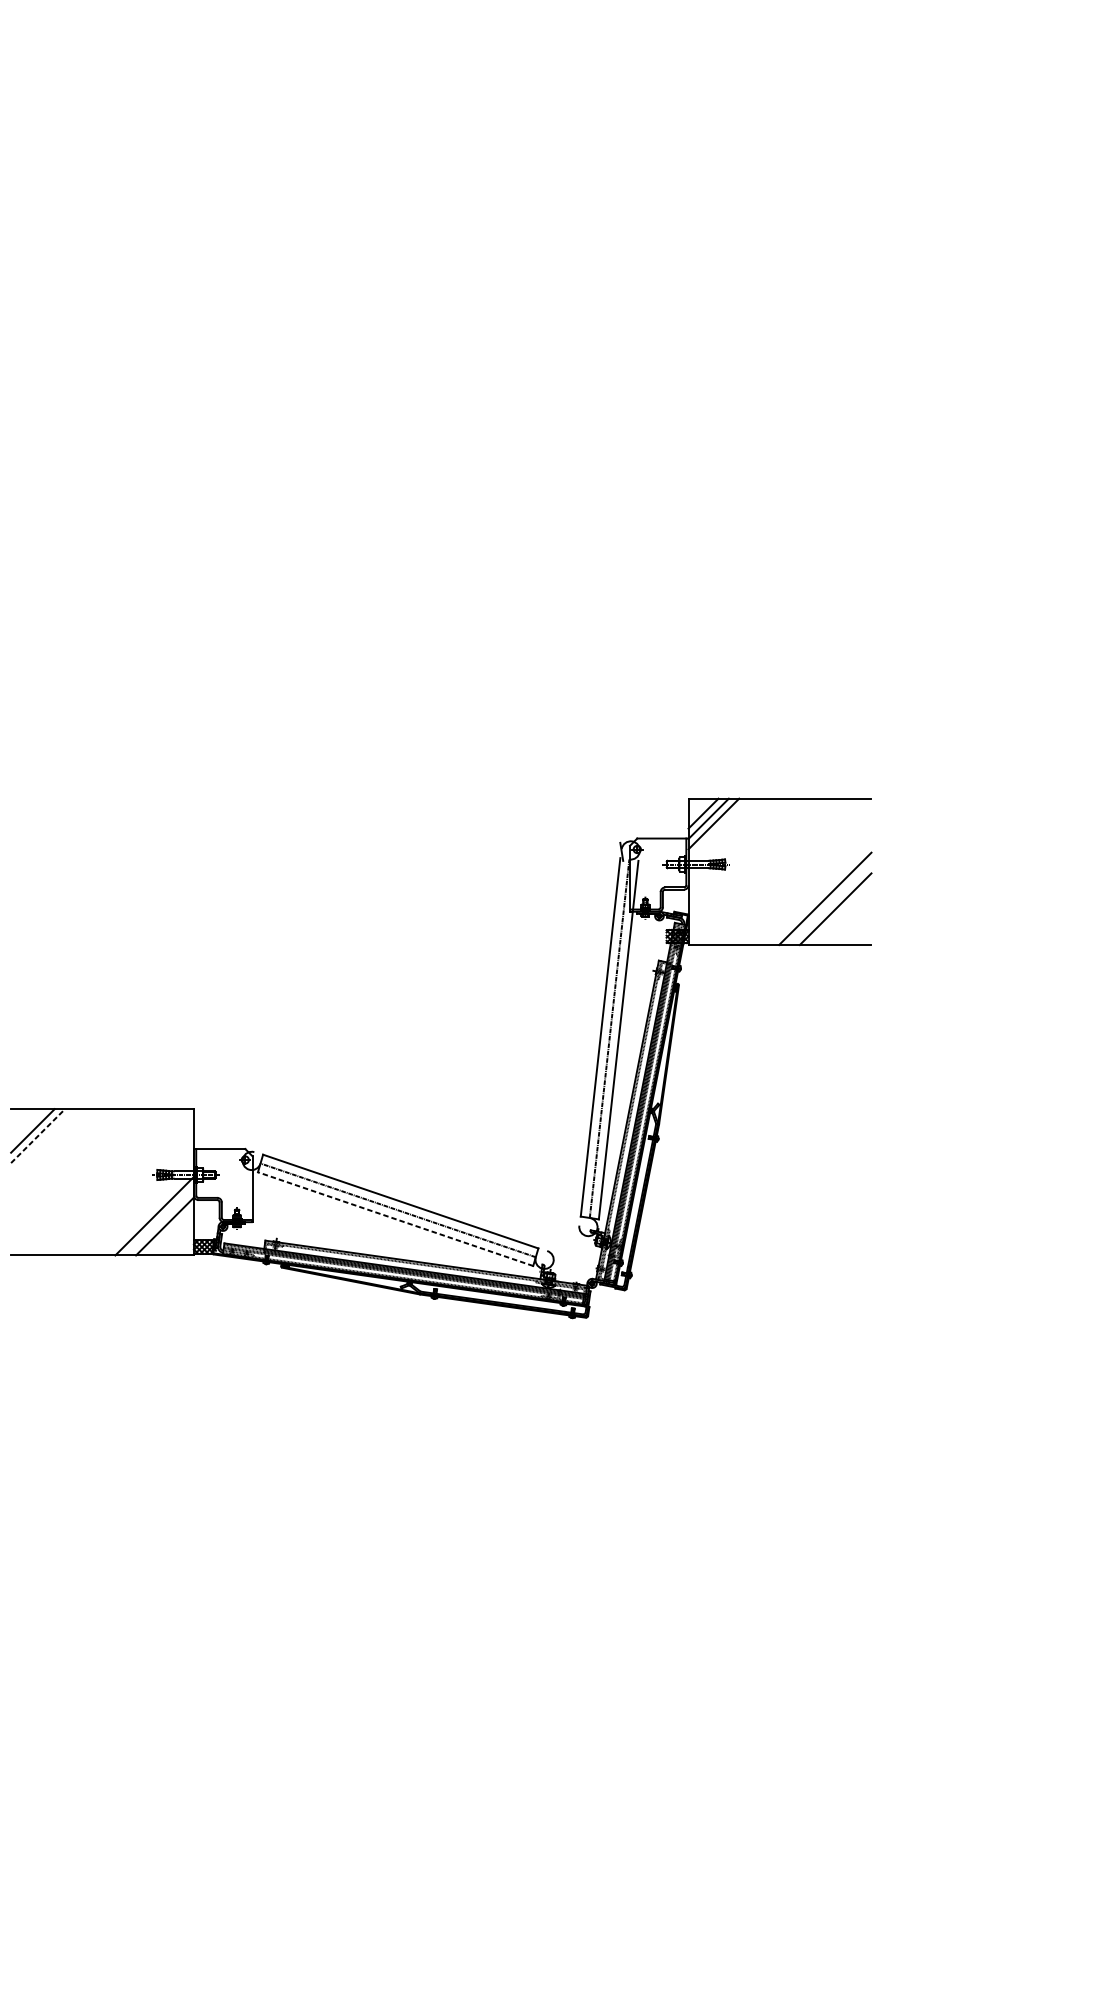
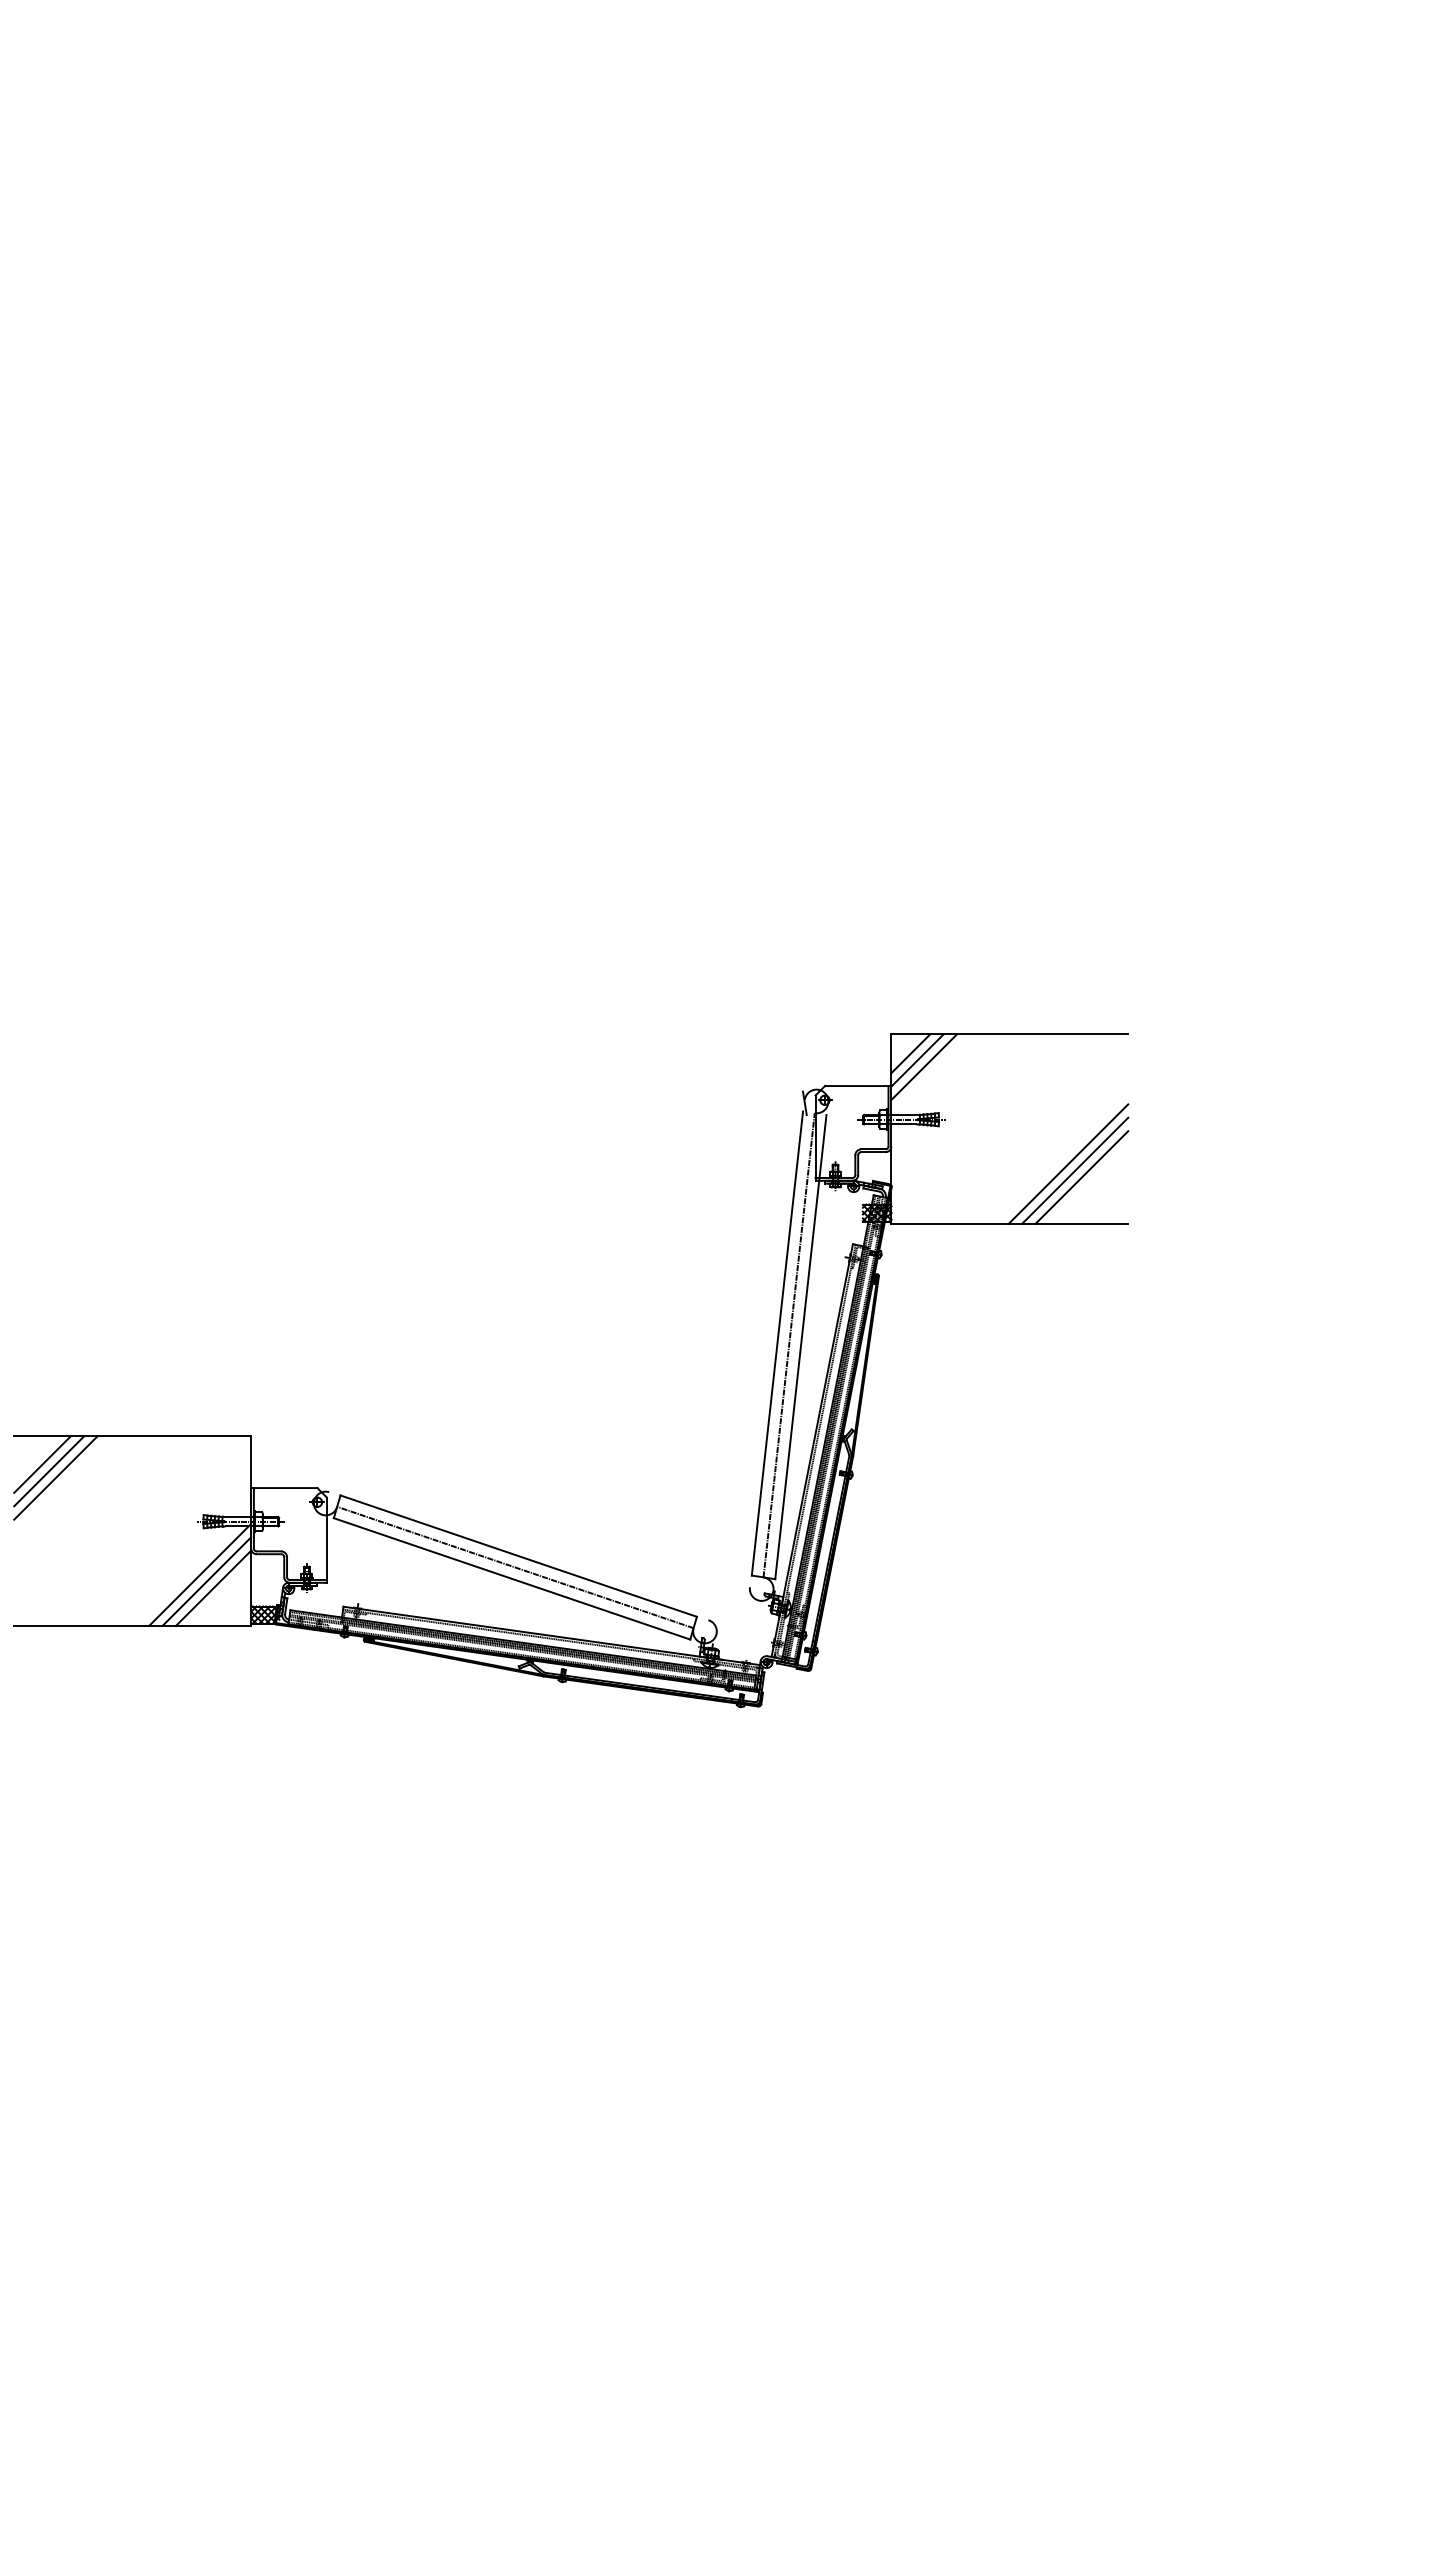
line: (830, 903) -> (1075, 1170), added
line: (38, 1136) -> (49, 1471), dashed -> solid
line: (43, 1140) -> (55, 1477), added
line: (395, 1218) -> (511, 1578), dashed -> solid
line: (159, 1221) -> (206, 1581), added

